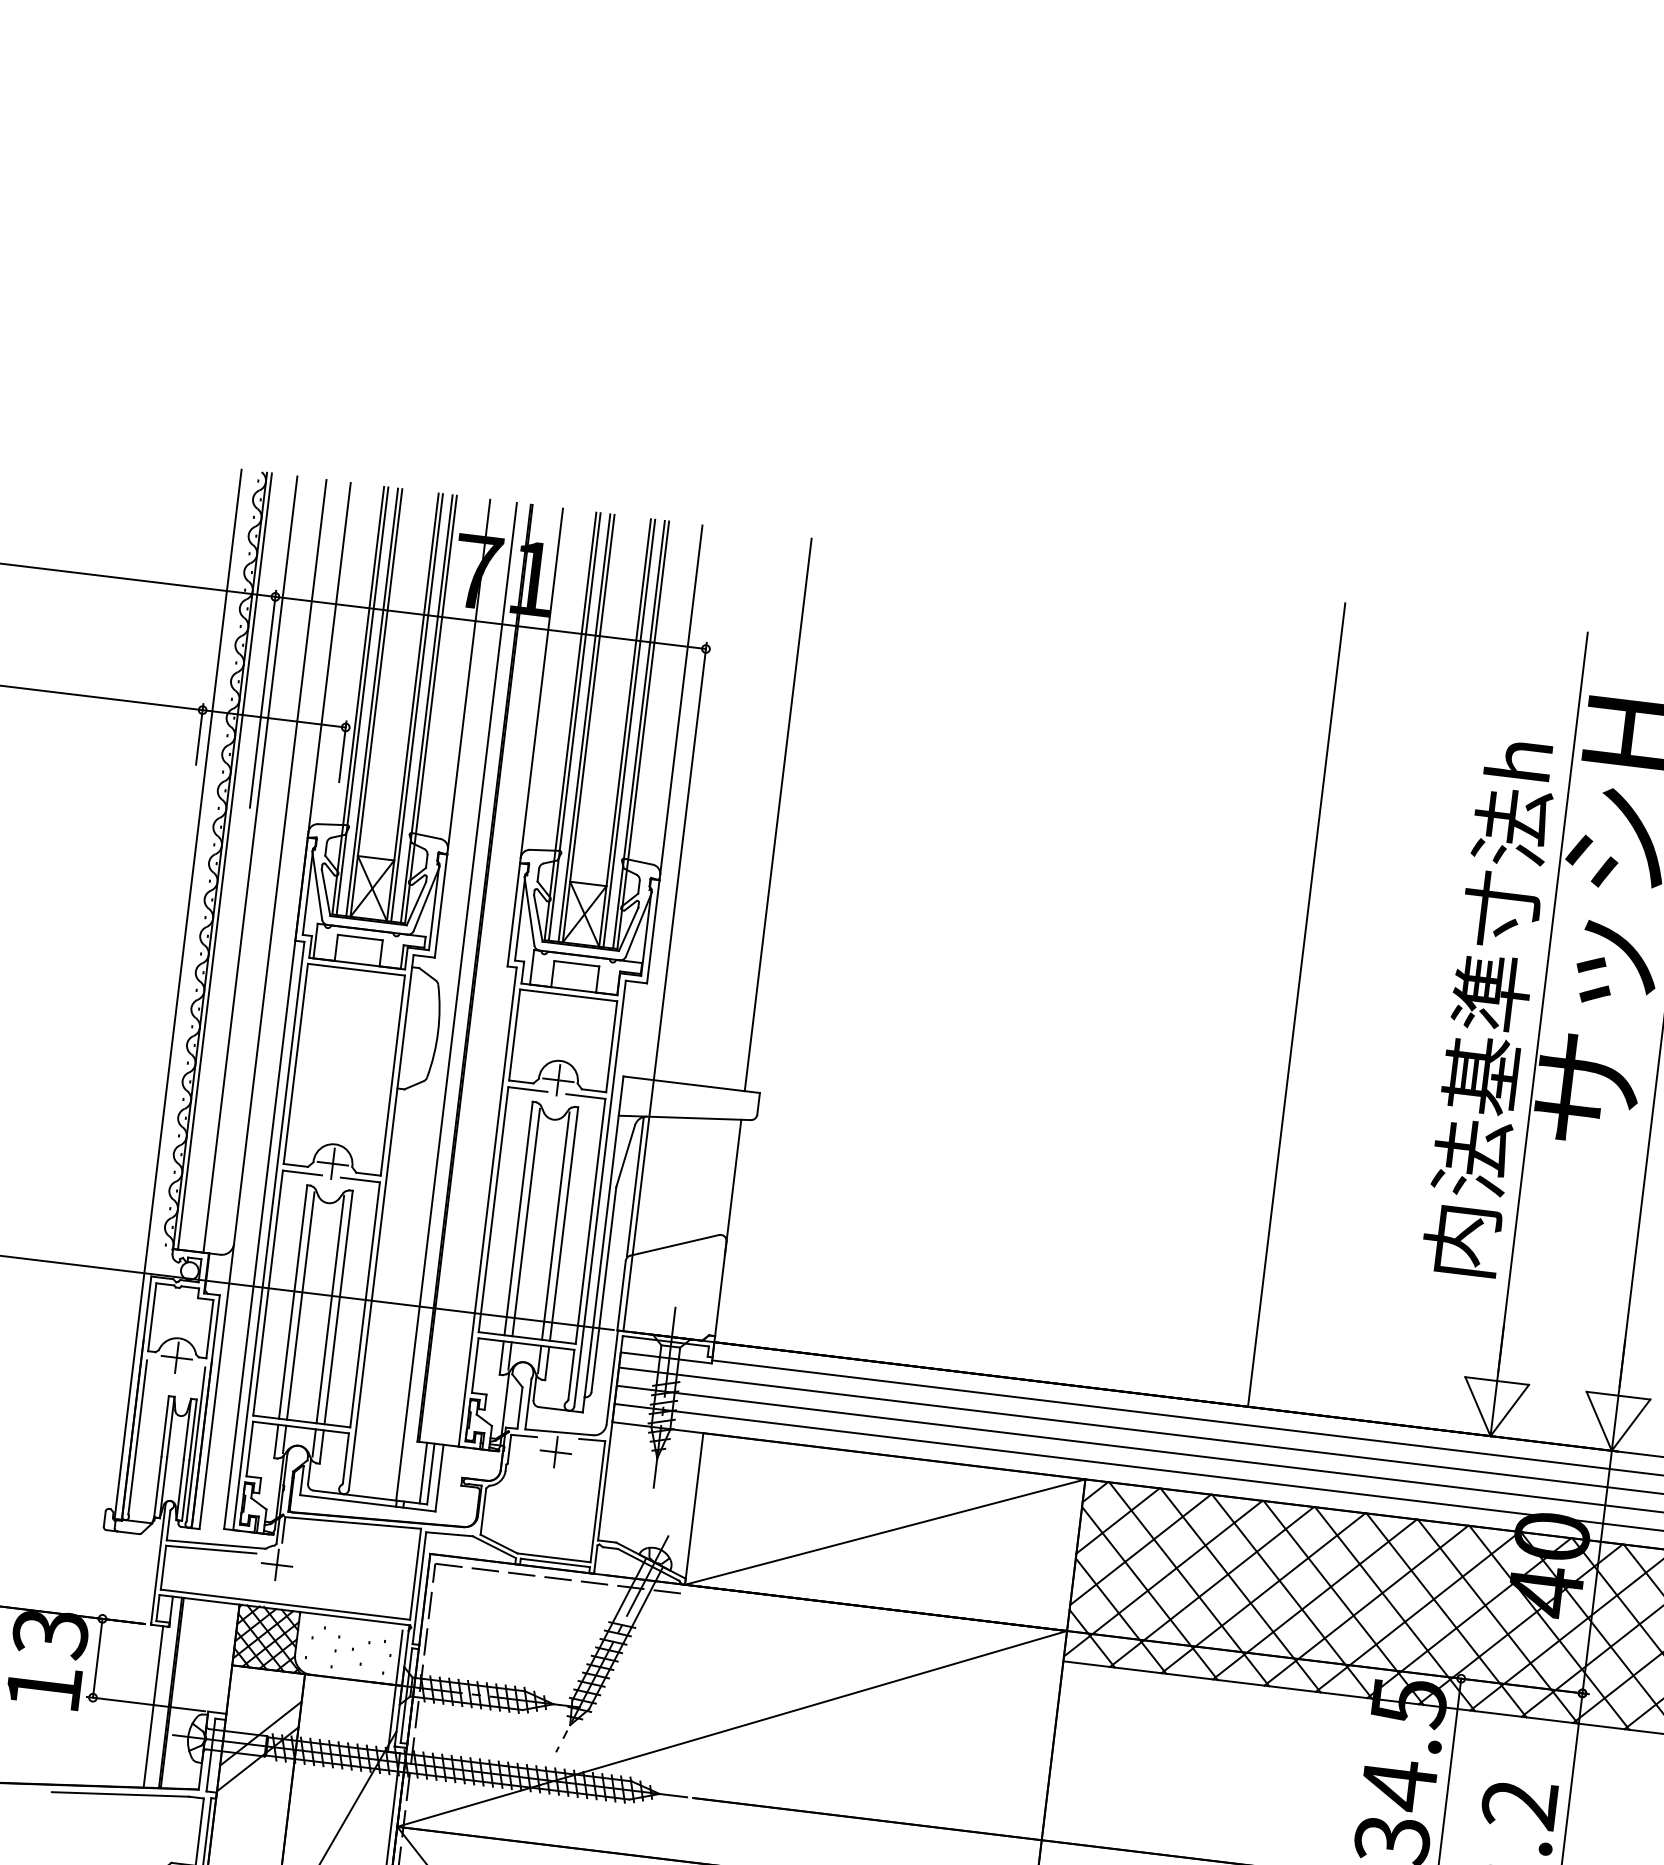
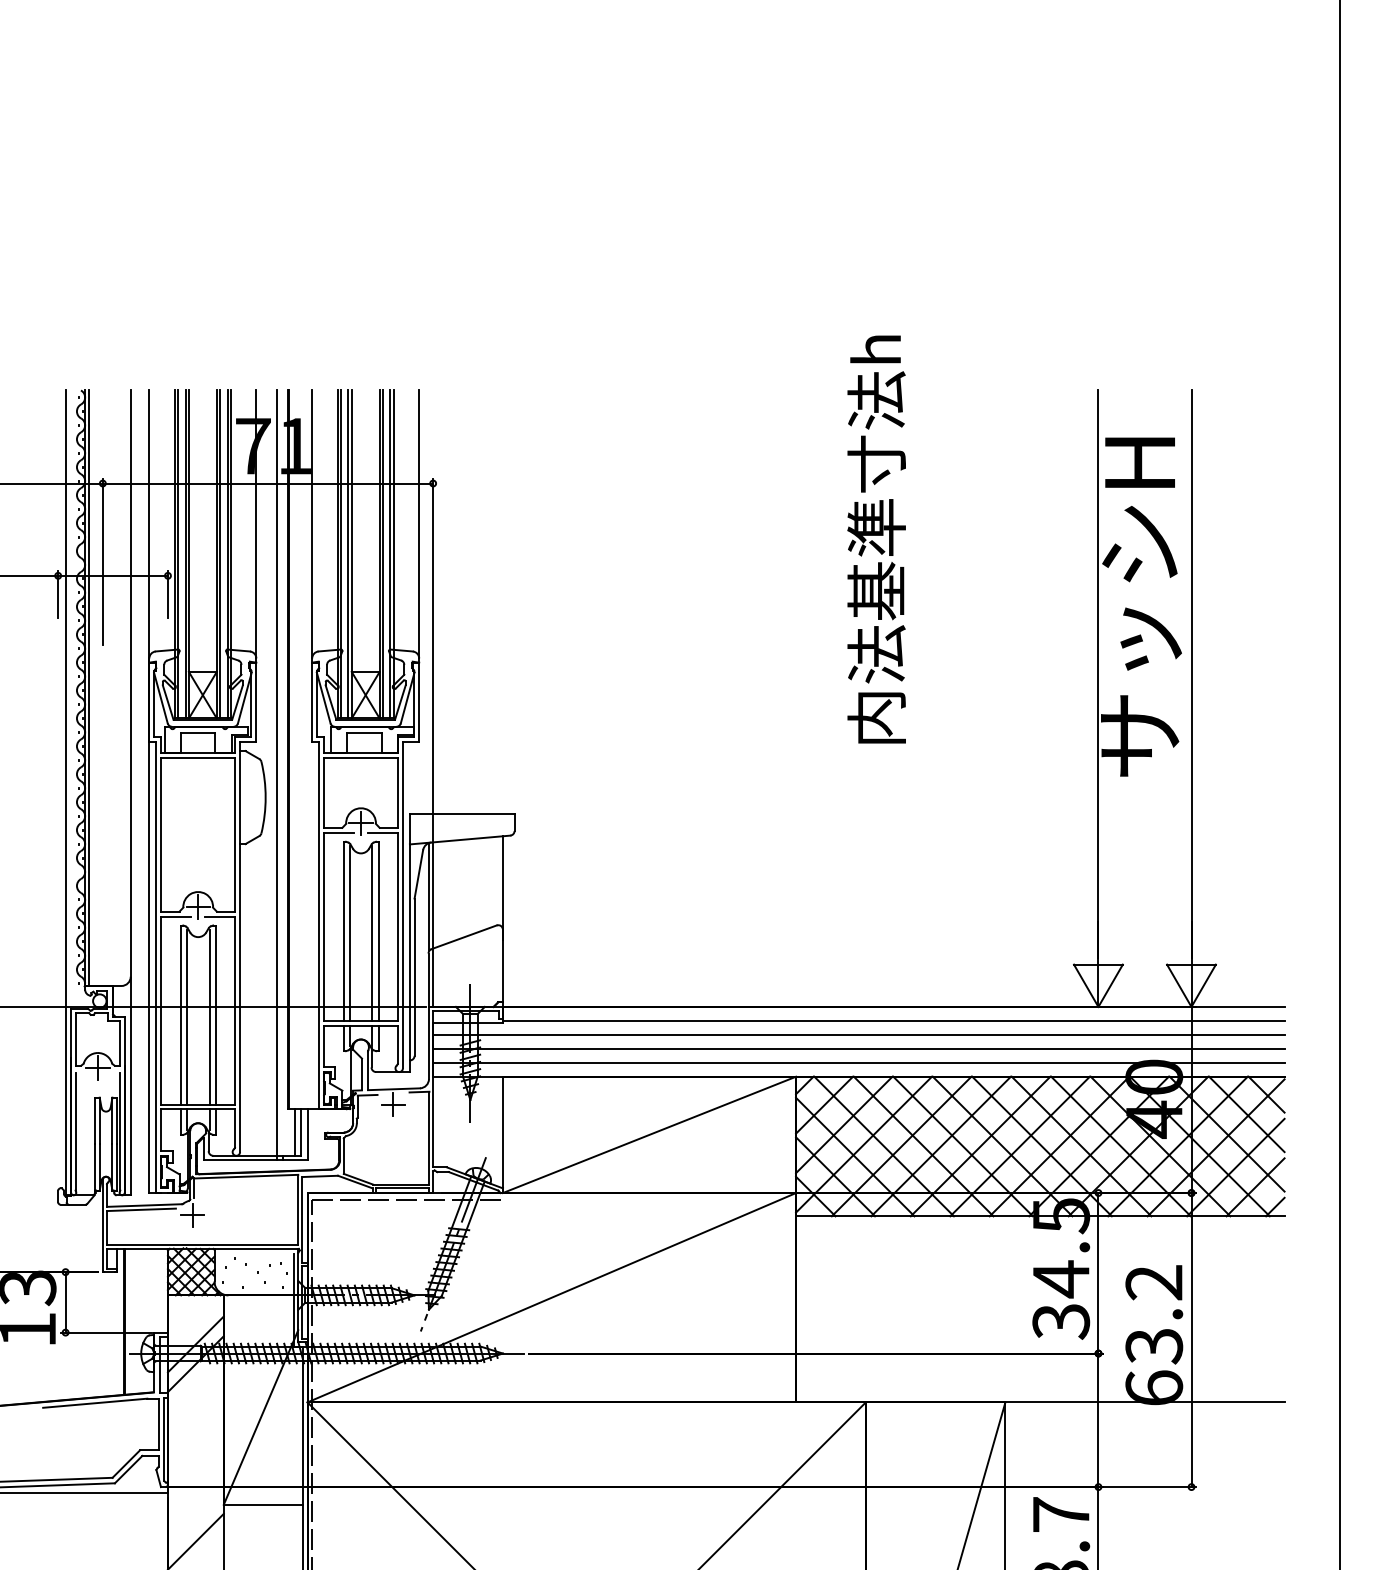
line: (777, 814) -> (502, 602), removed
line: (250, 864) -> (108, 688), removed
line: (1296, 1004) -> (912, 698), removed
text: (1489, 1008) -> (876, 539), moved
line: (153, 1706) -> (112, 1333), removed

